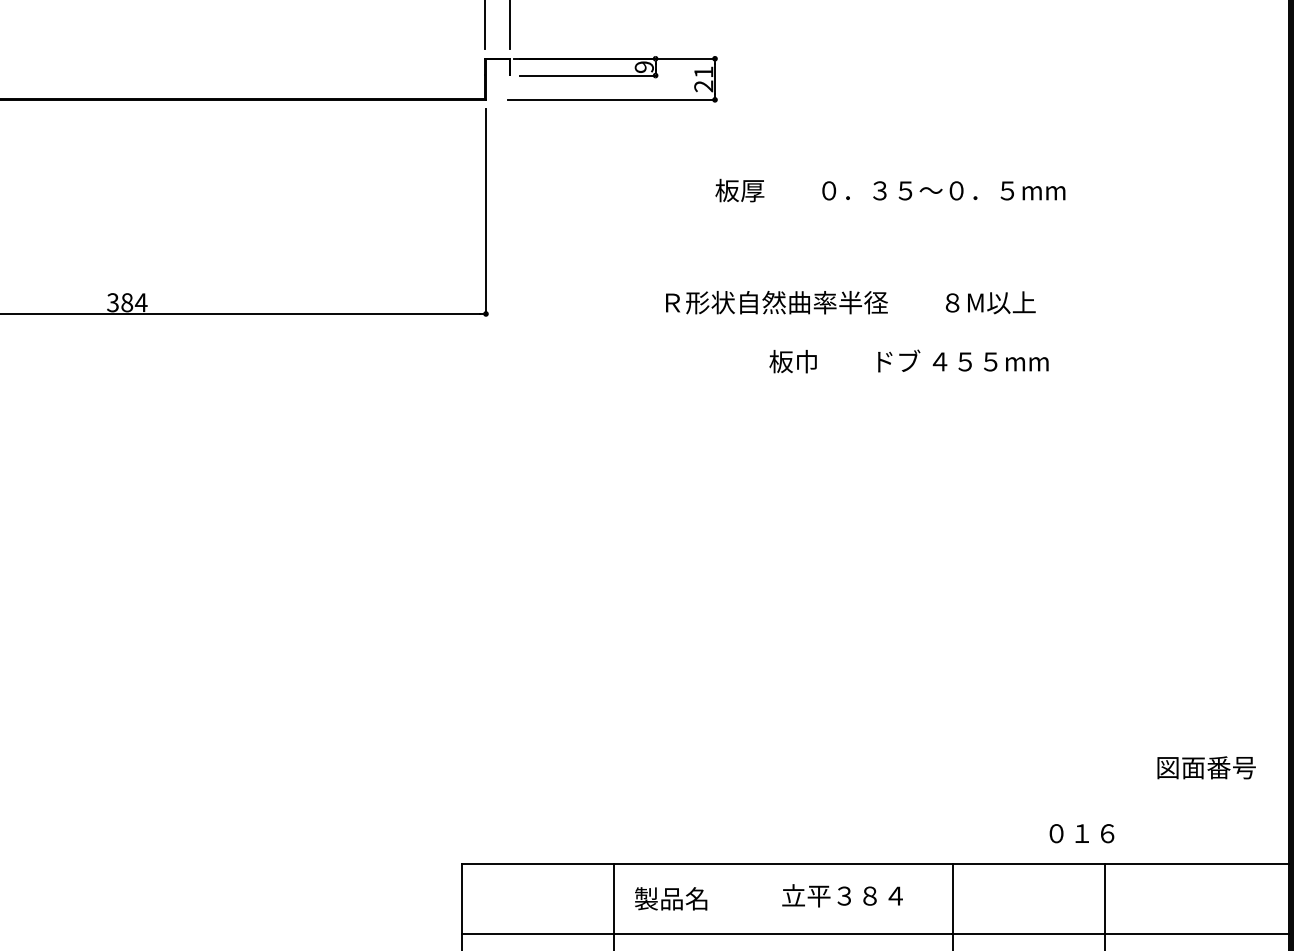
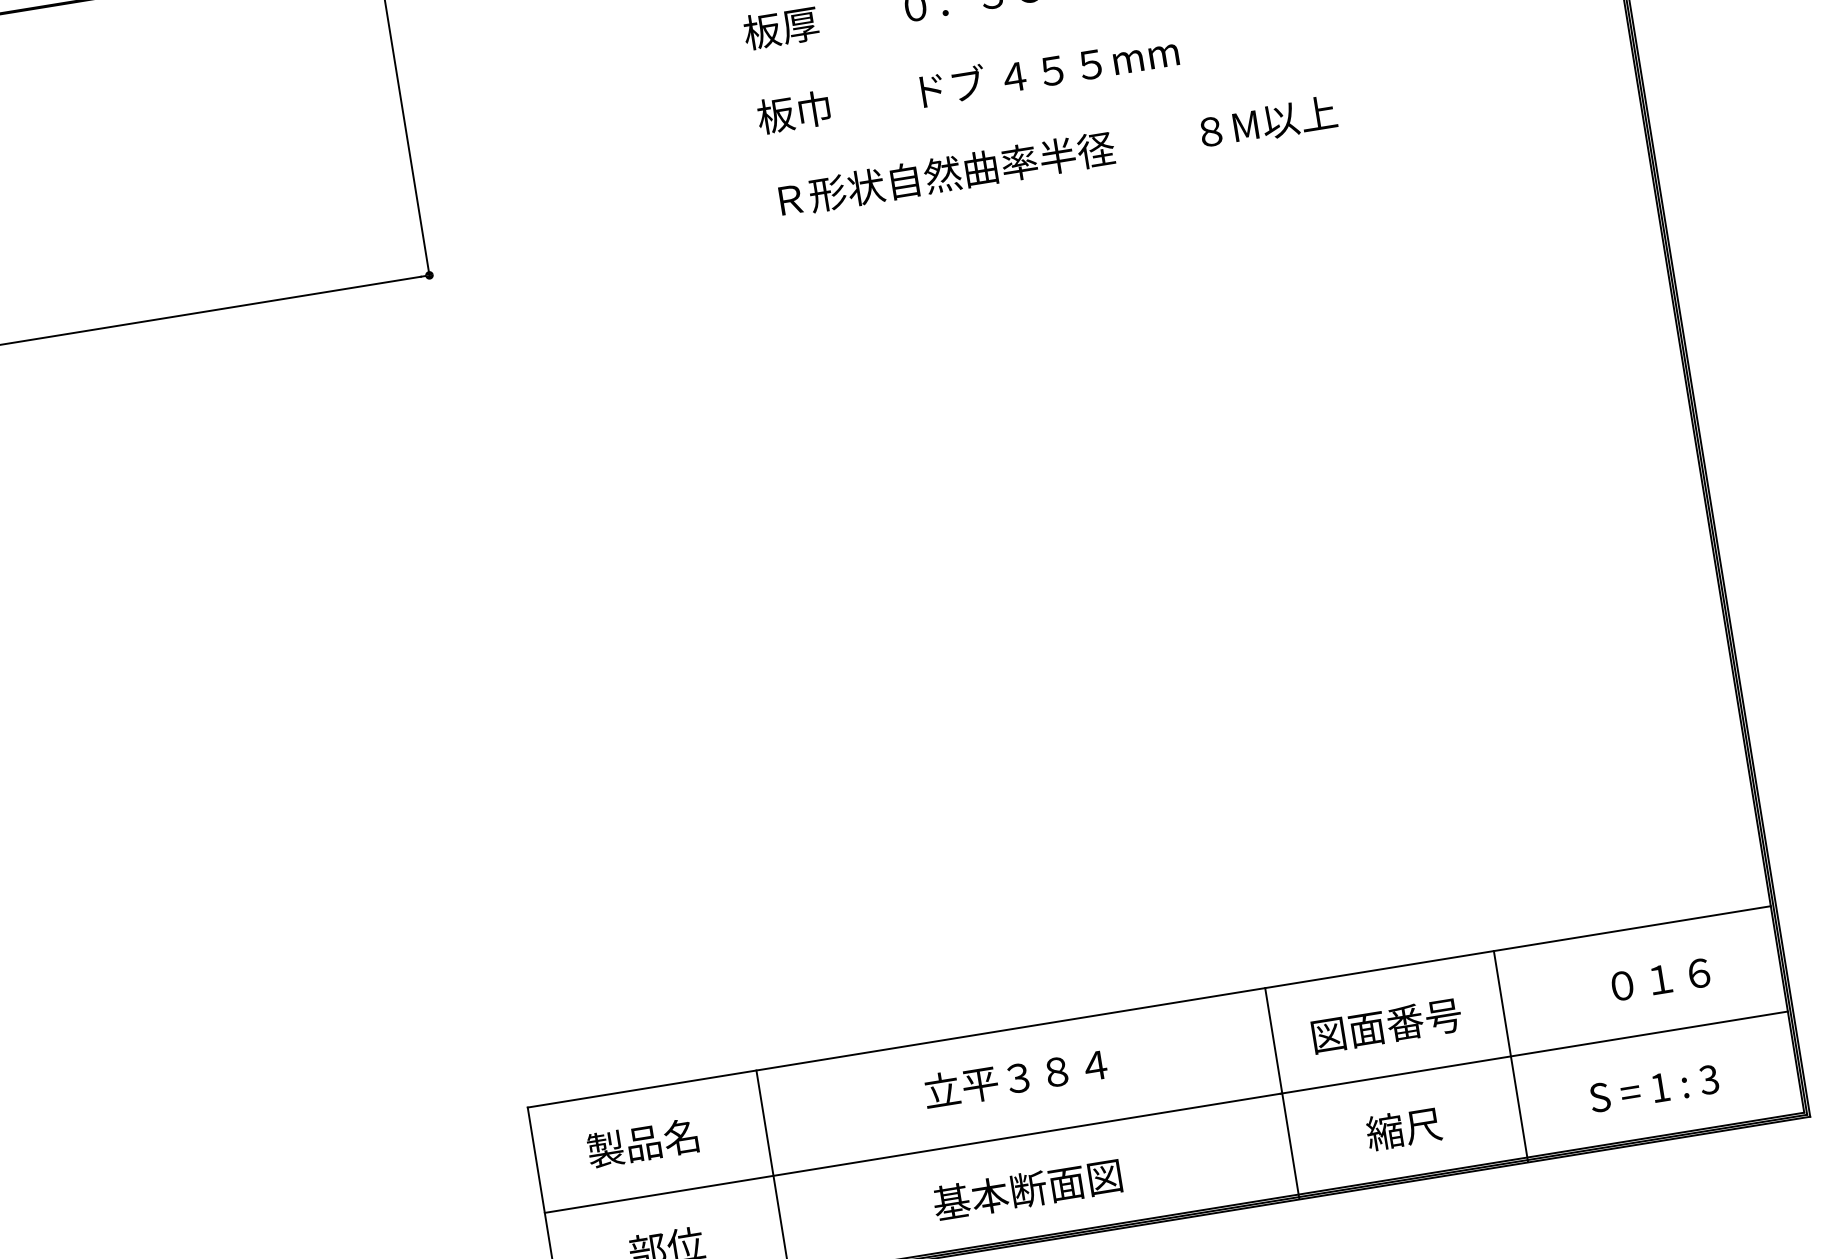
text: (850, 302) -> (1057, 155), moved
text: (908, 361) -> (967, 84), moved
text: (1206, 767) -> (1386, 1025), moved
text: (1081, 833) -> (1659, 979), moved
text: (842, 895) -> (1015, 1077), moved
text: (671, 898) -> (643, 1142), moved

